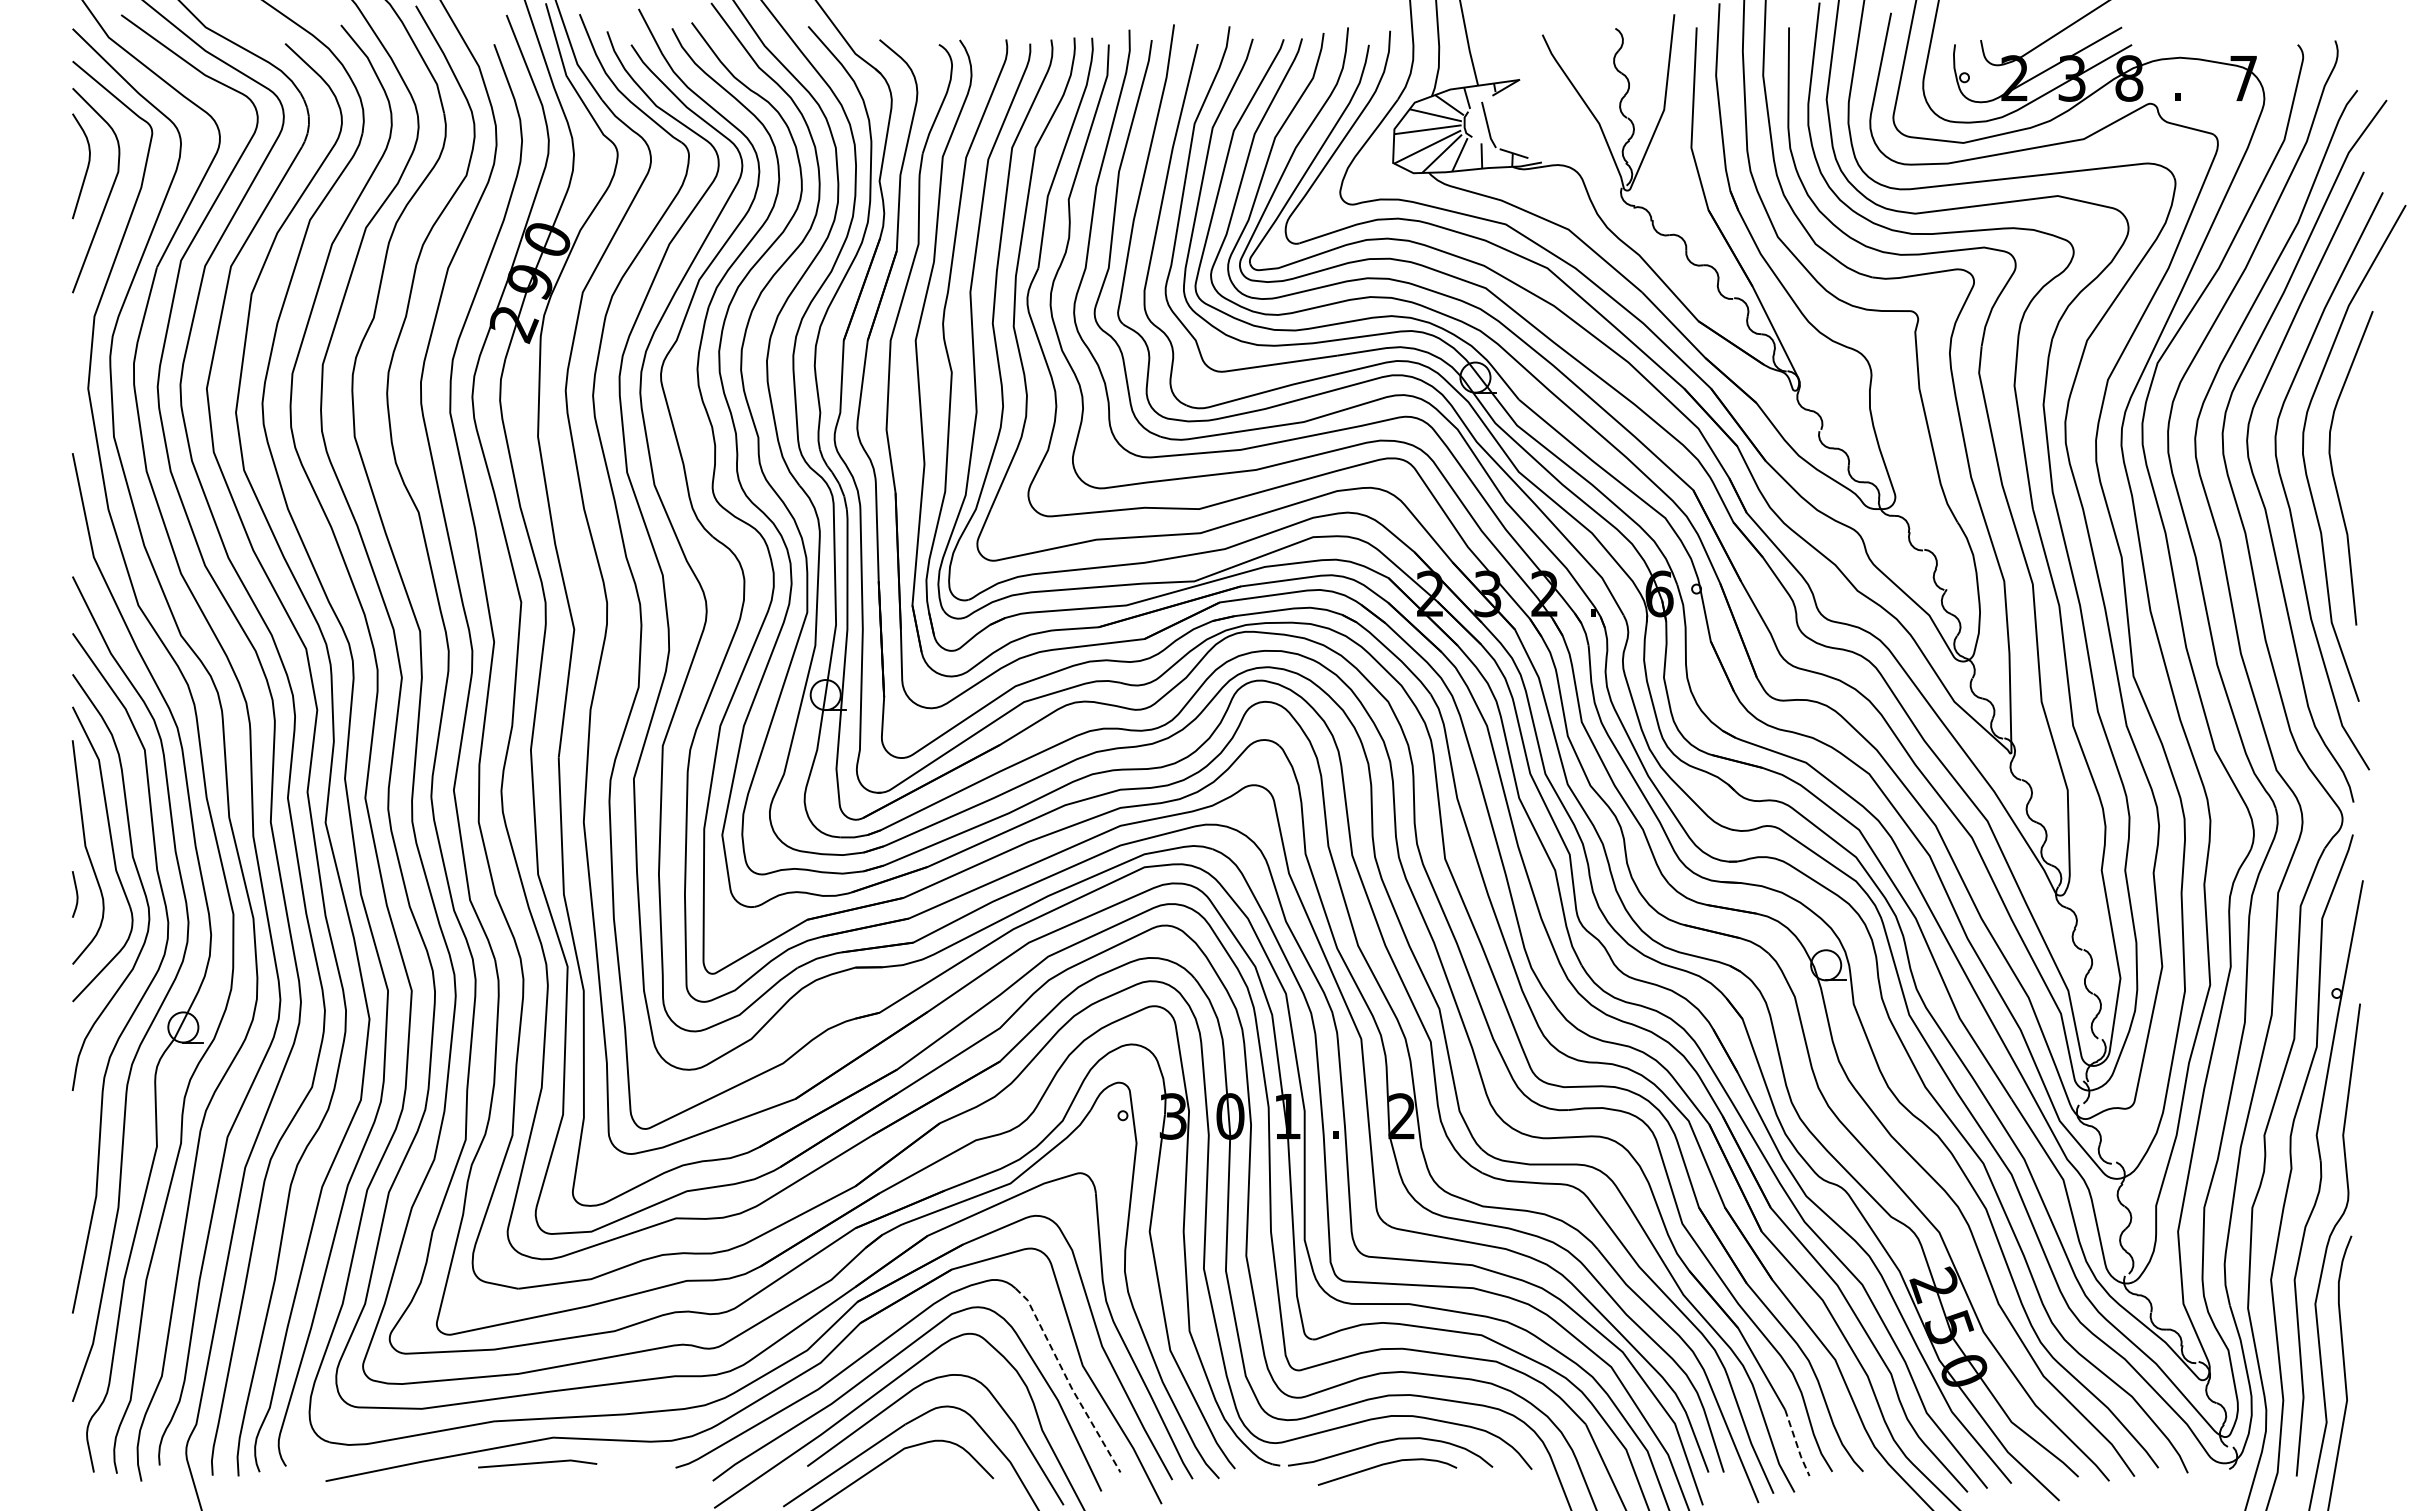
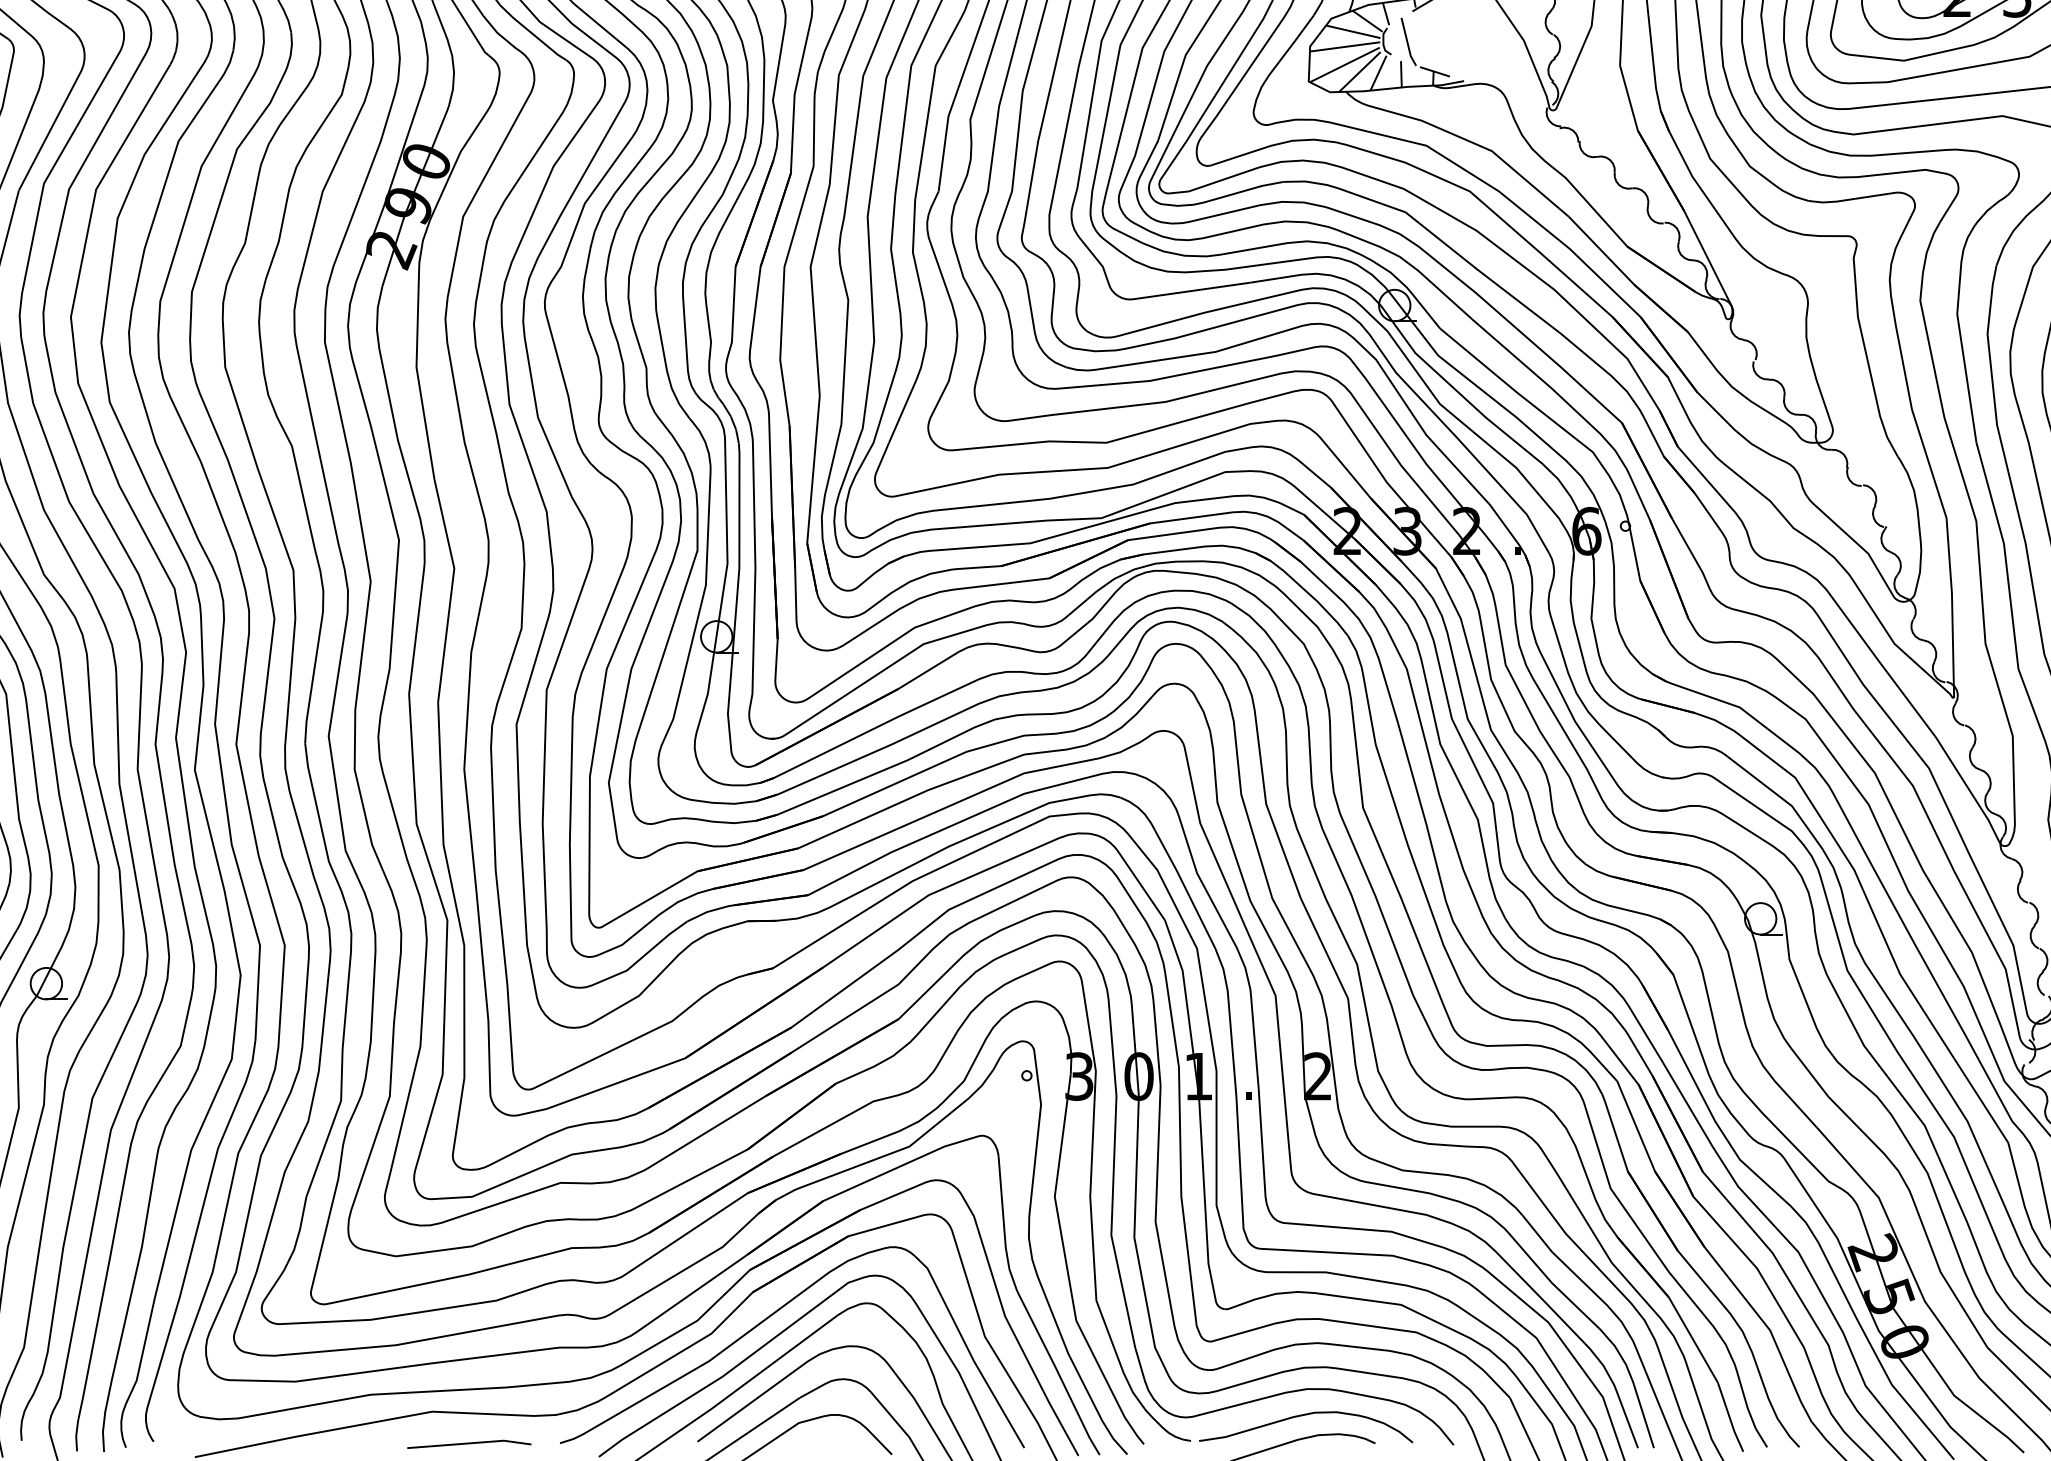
line: (1067, 1380) -> (969, 1352), dashed -> solid
line: (1796, 1443) -> (1729, 1417), dashed -> solid
line: (537, 1463) -> (469, 1443), moved

